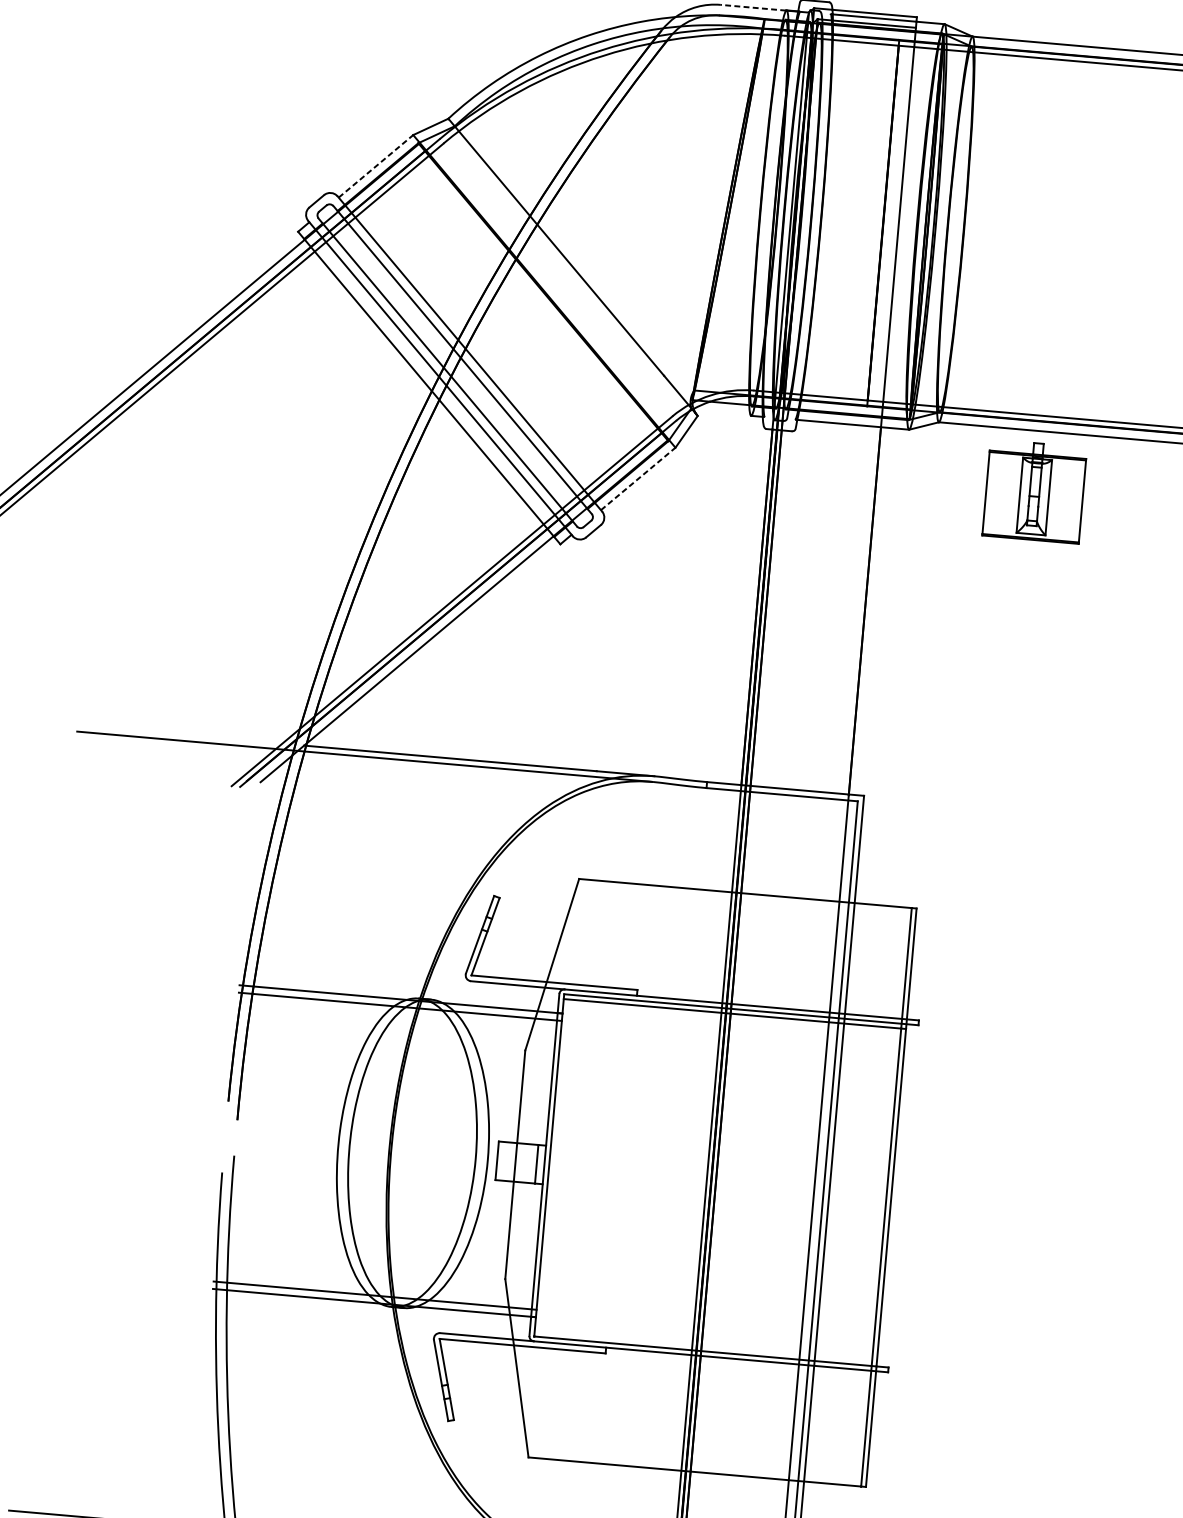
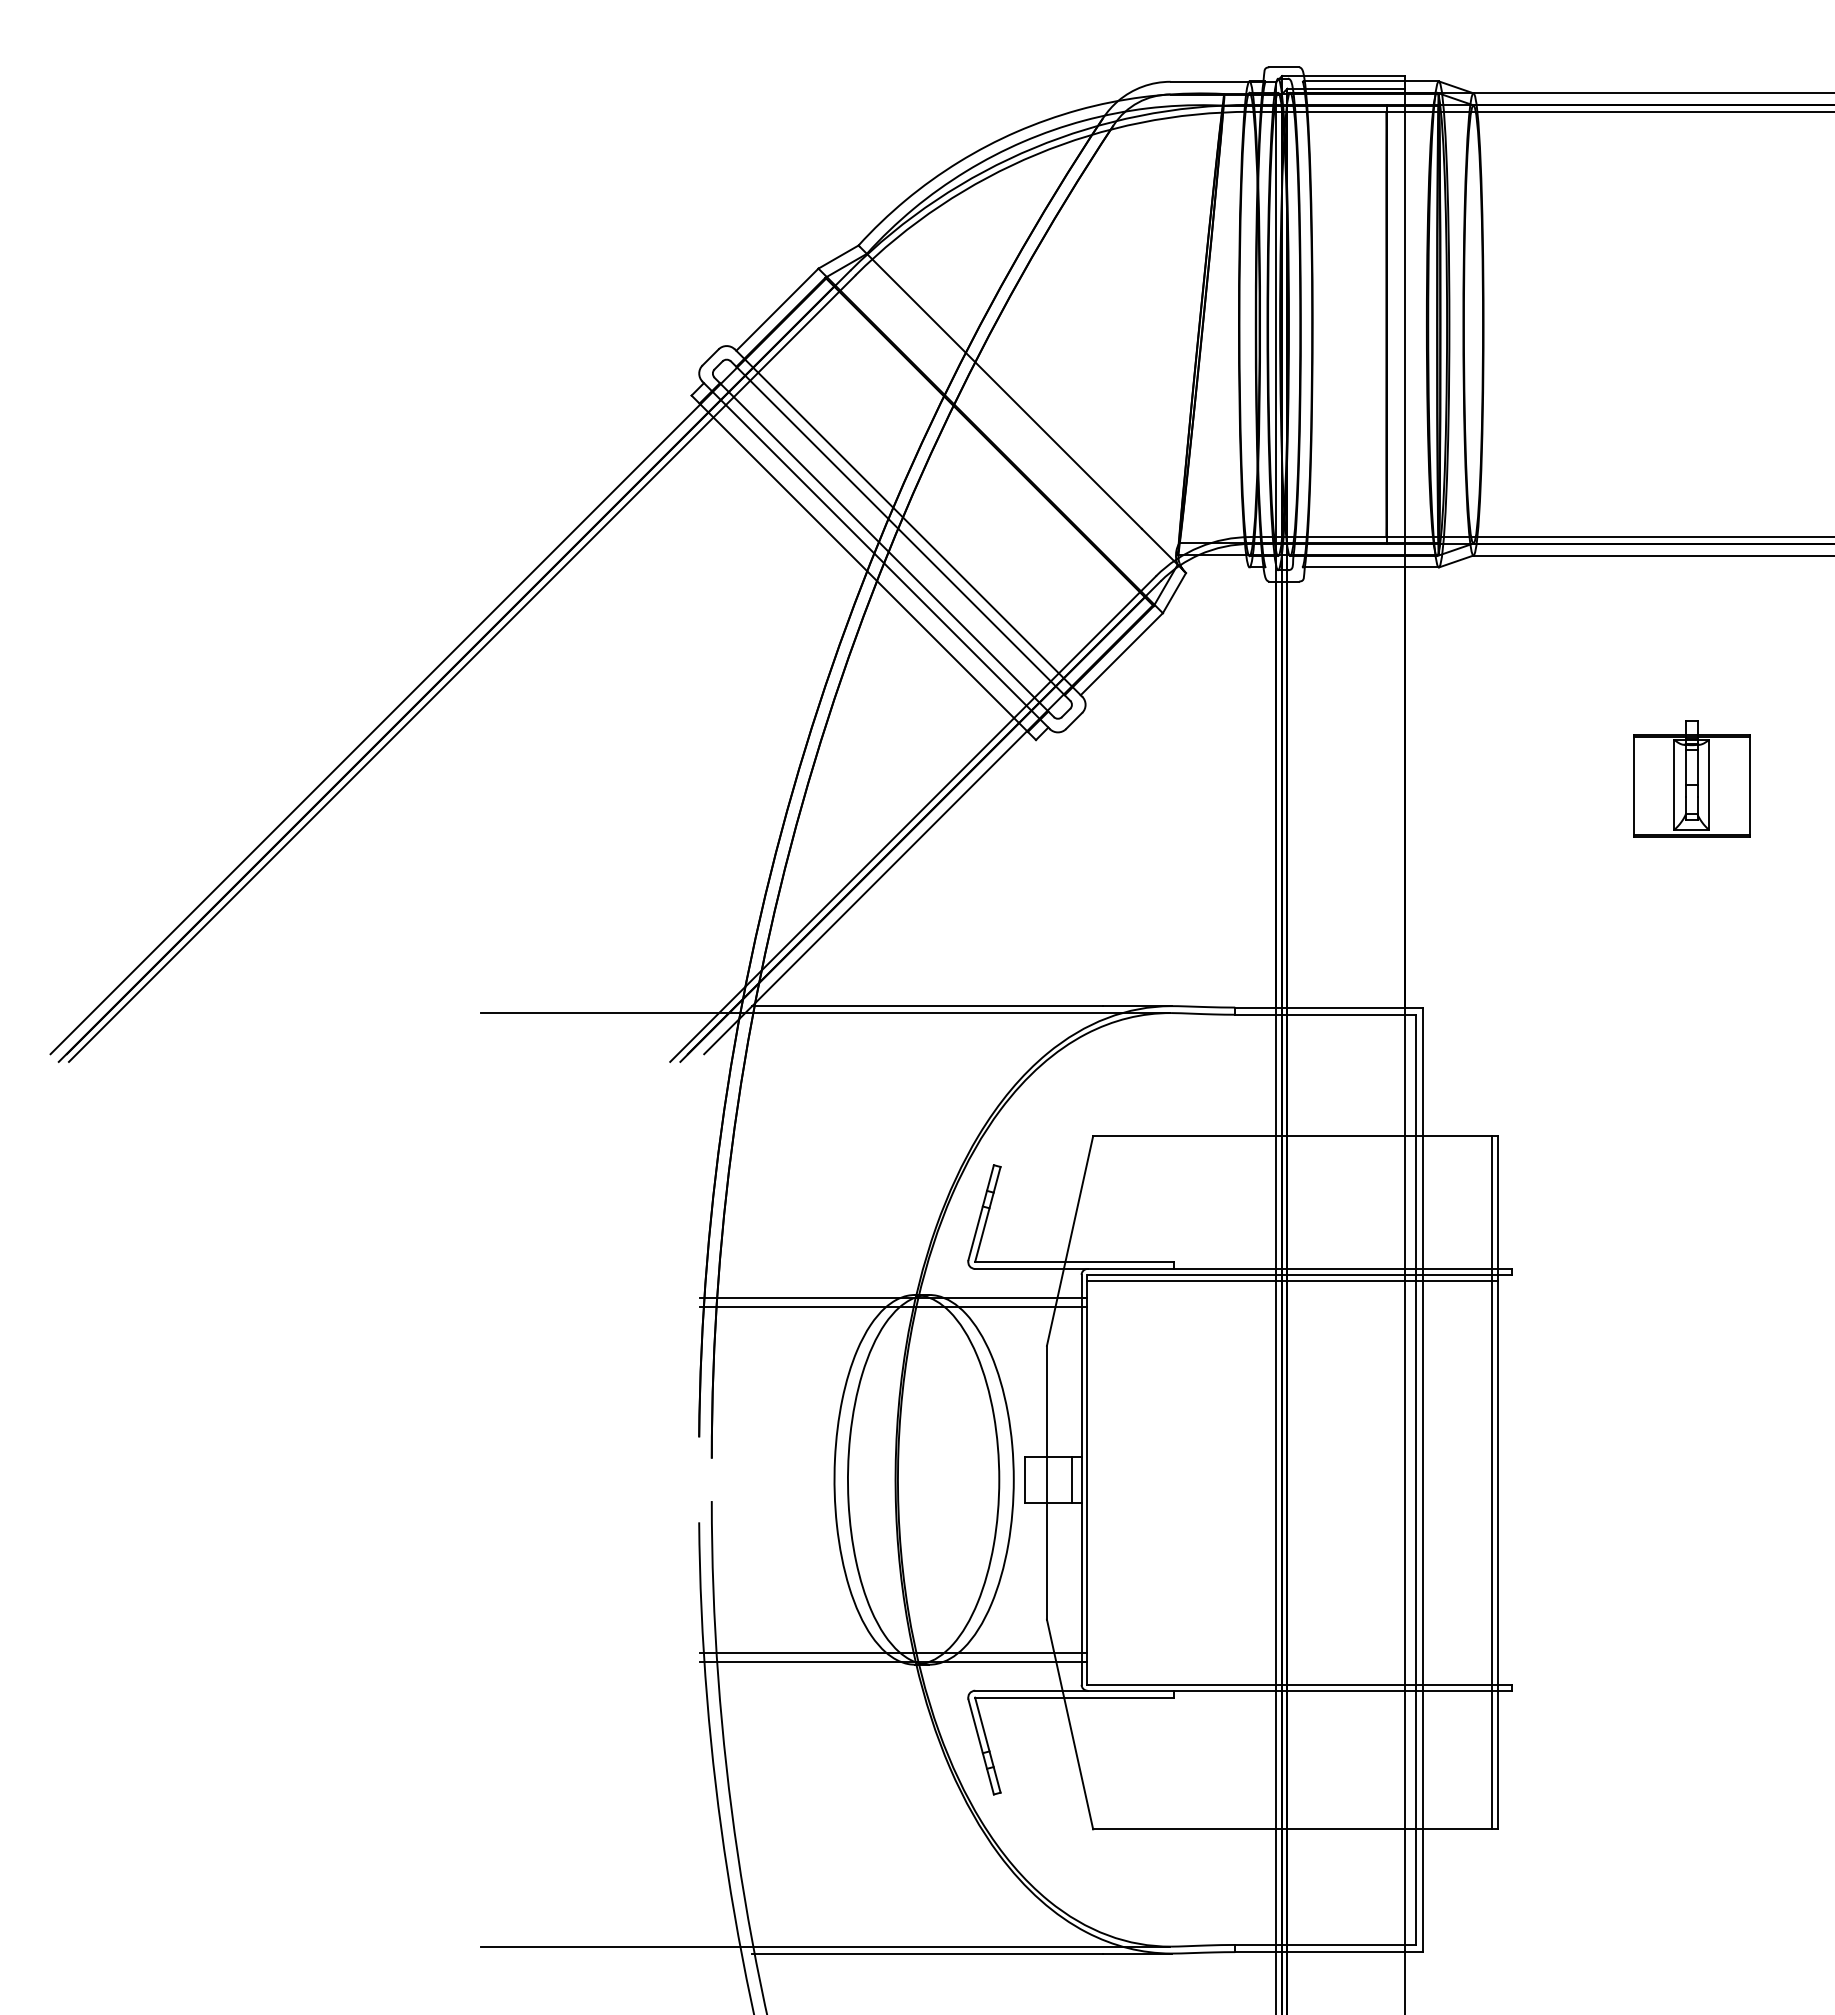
line: (753, 7) -> (1209, 81), dashed -> solid
line: (376, 166) -> (777, 309), dashed -> solid
line: (638, 478) -> (1122, 653), dashed -> solid
part: (1034, 491) -> (1691, 778), moved

